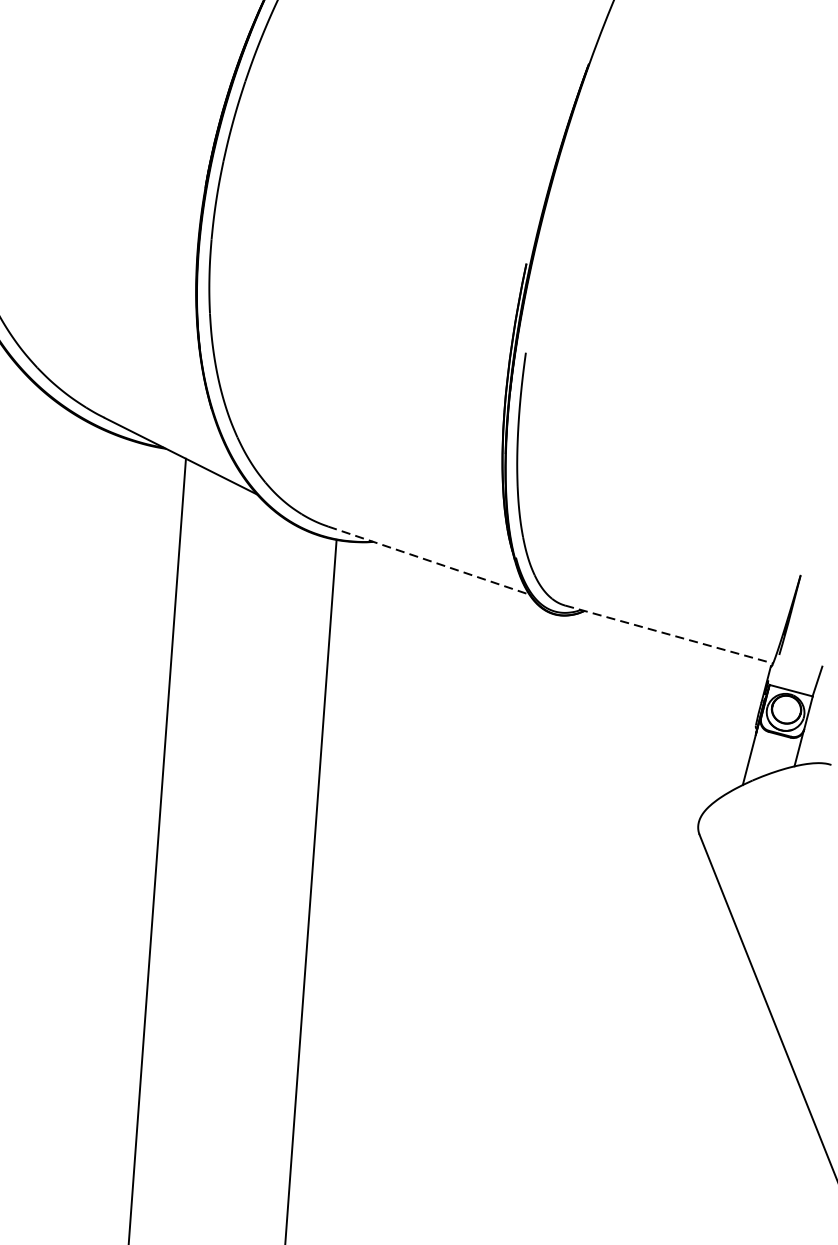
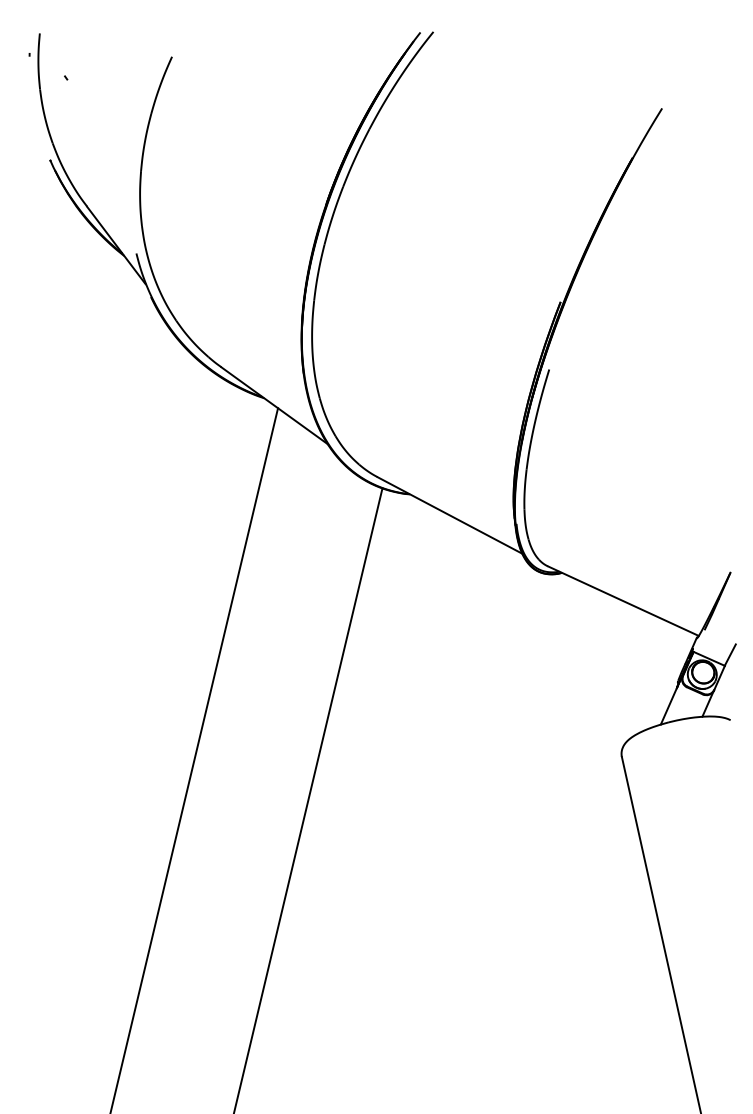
line: (428, 560) -> (449, 515), dashed -> solid
line: (669, 634) -> (623, 601), dashed -> solid

